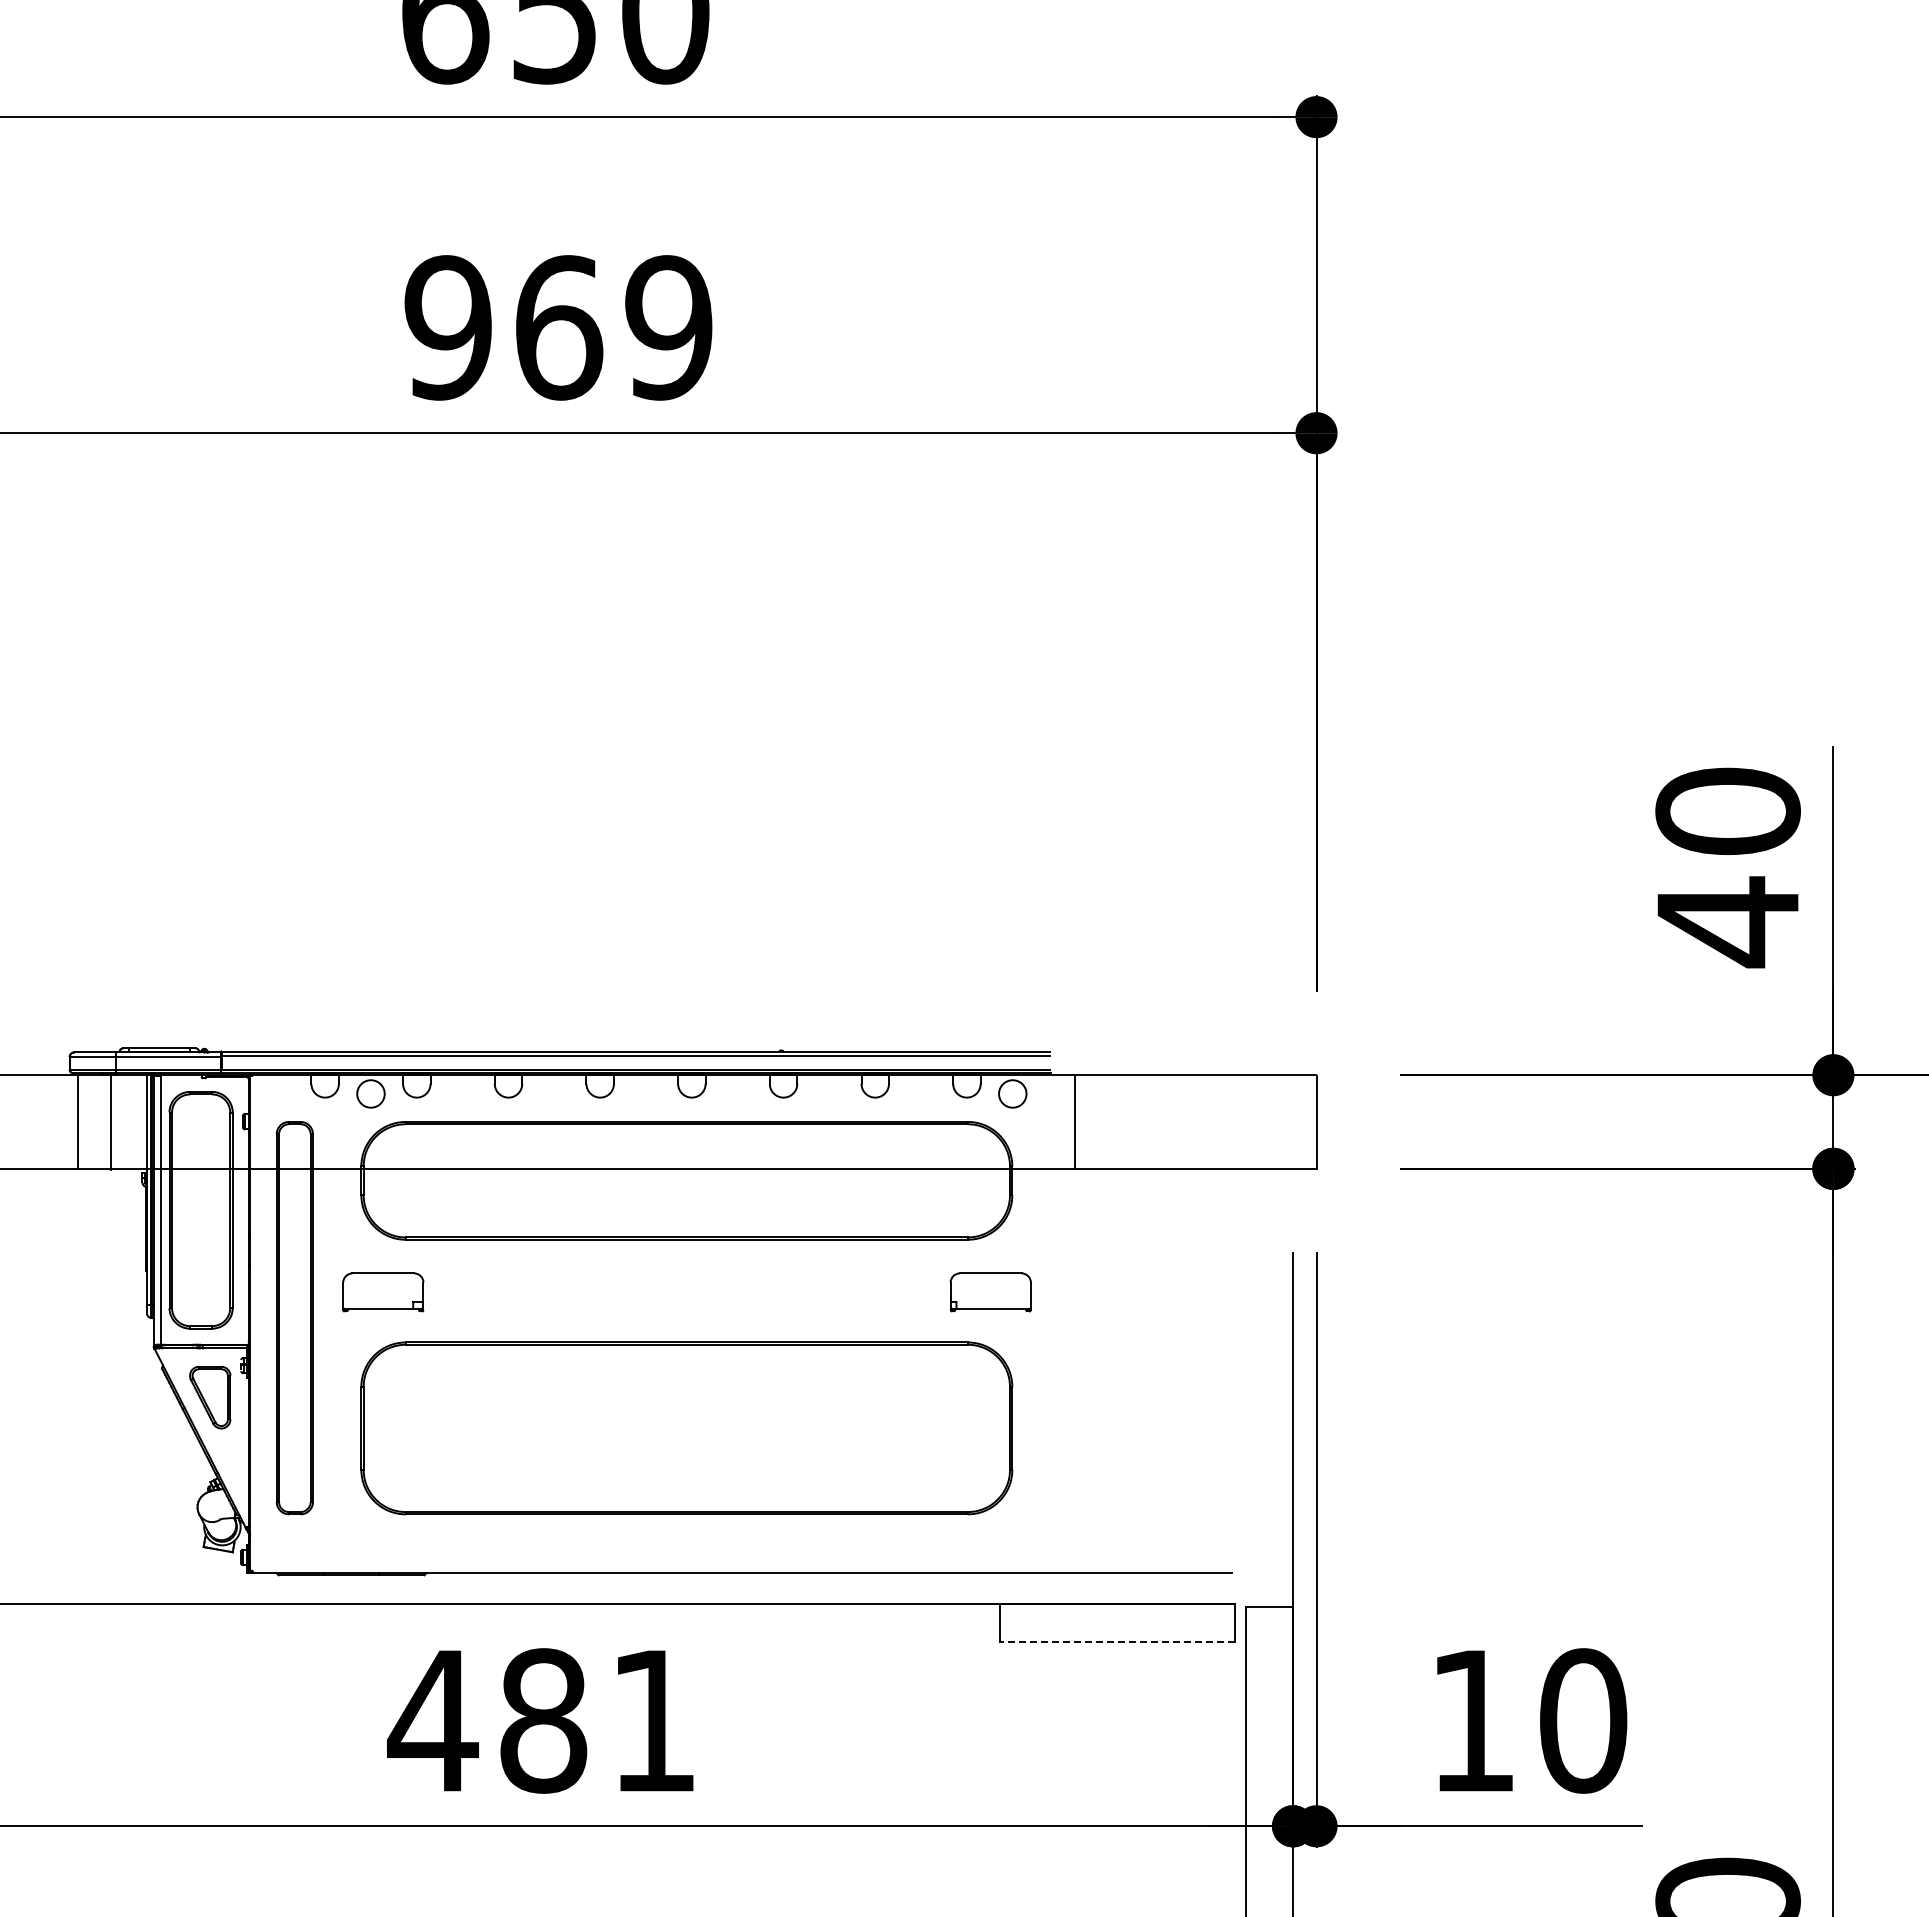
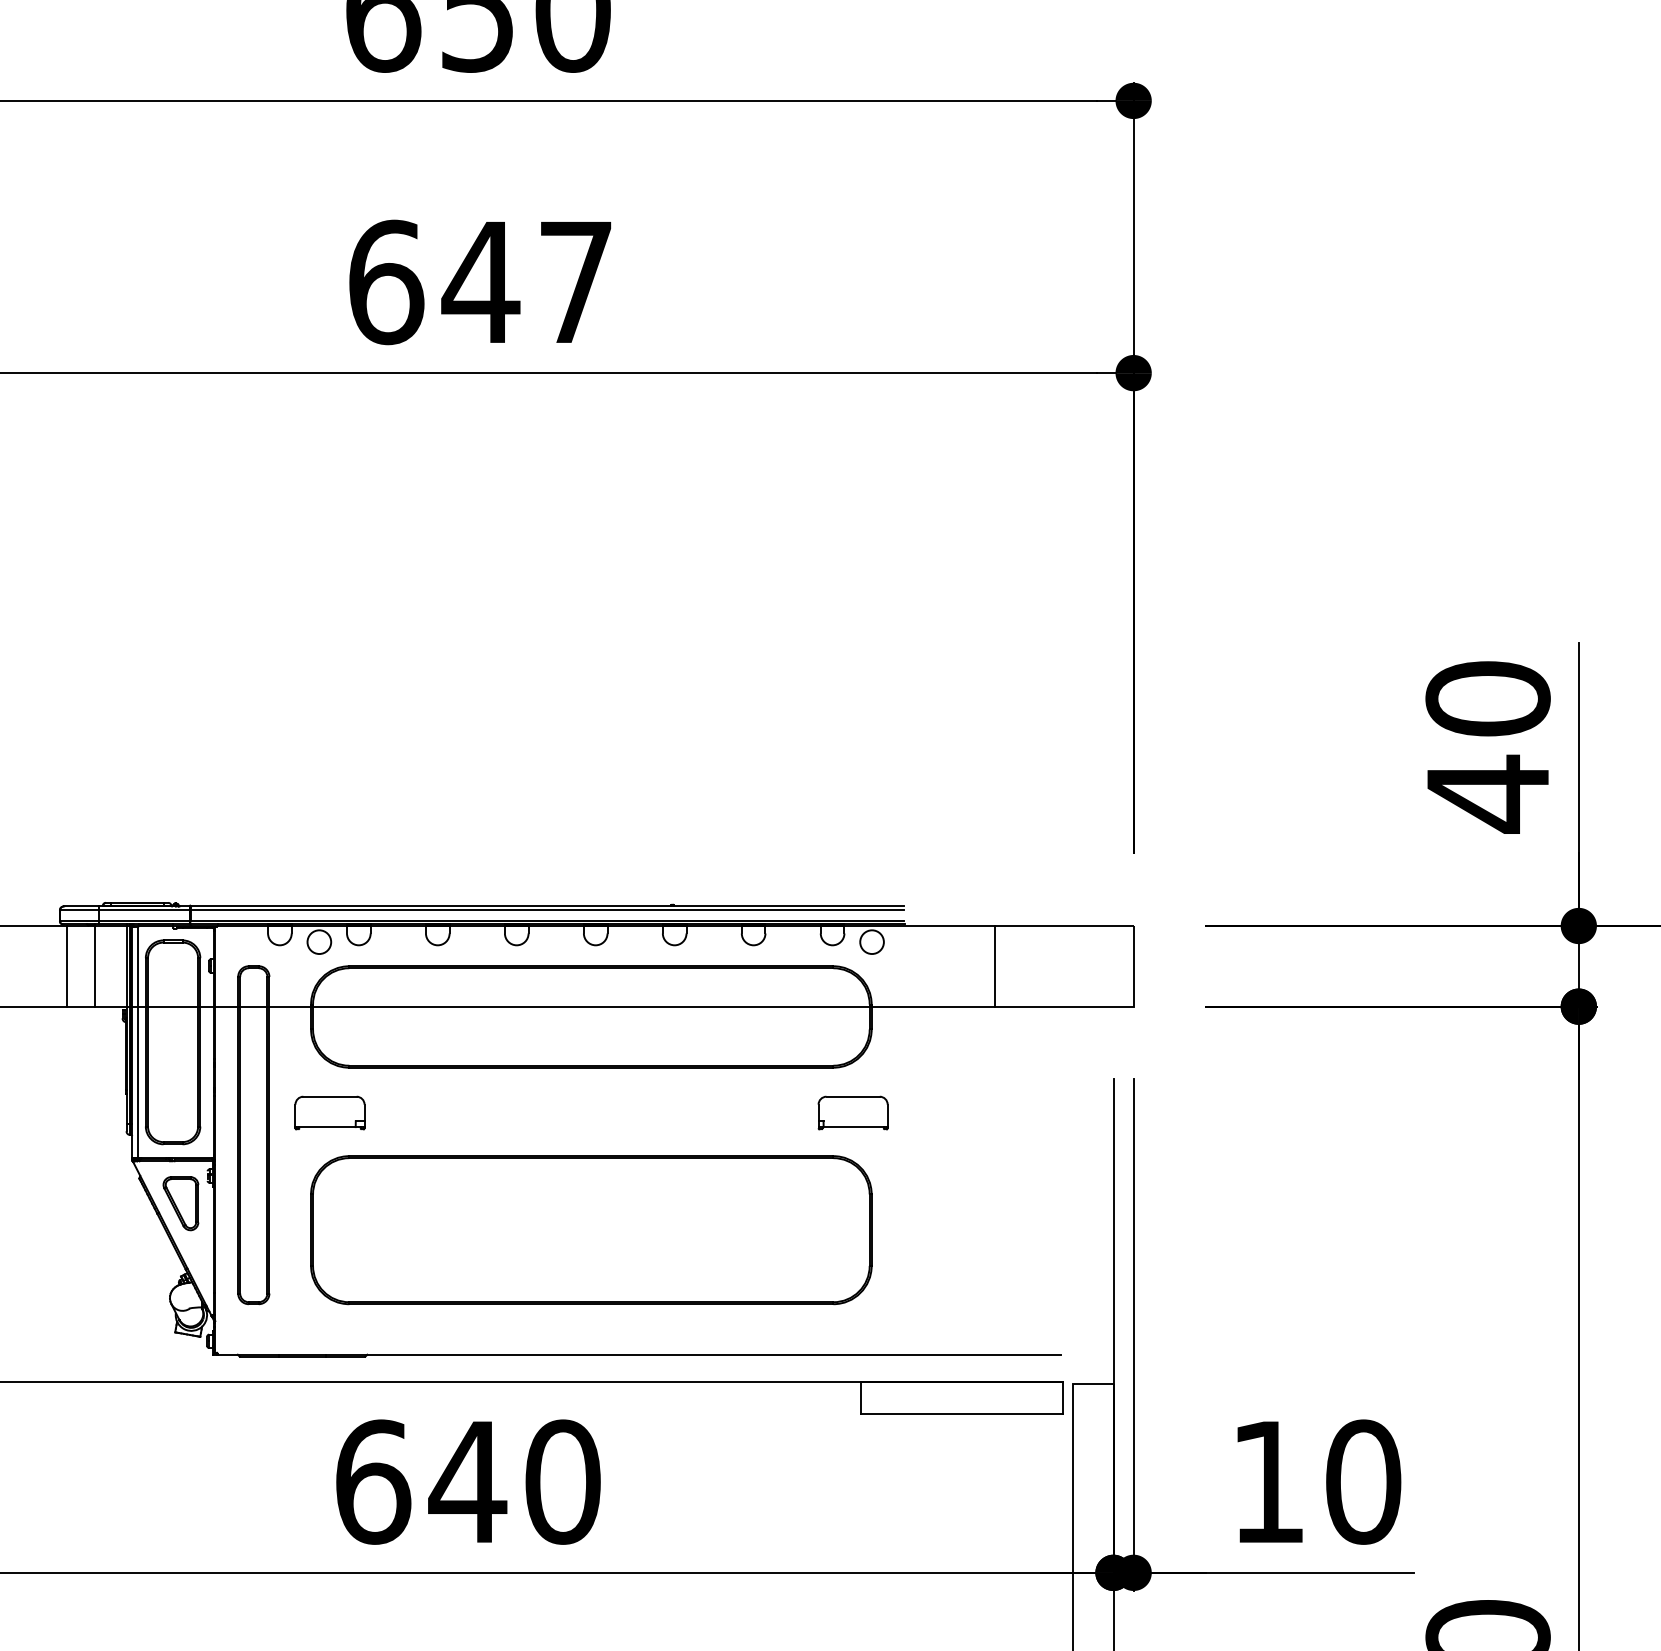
text: (558, 327) -> (480, 282), 969 -> 647
line: (1074, 1121) -> (994, 965), moved
line: (1117, 1641) -> (962, 1413), dashed -> solid
text: (542, 1720) -> (467, 1481), 481 -> 640

